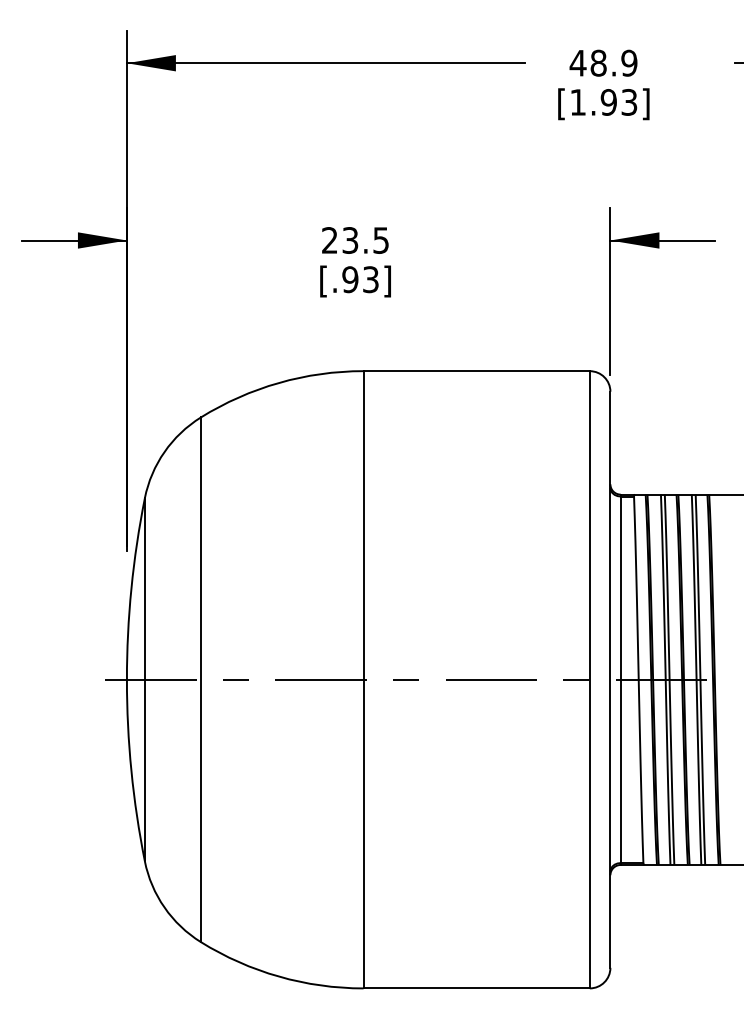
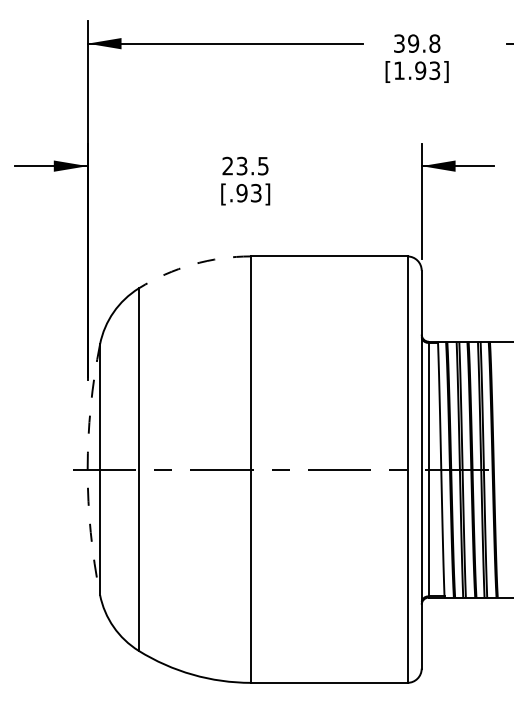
text: (602, 62) -> (416, 43), 48.9 -> 39.8
arc: (278, 382) -> (192, 264), solid -> dashed
arc: (126, 679) -> (87, 469), solid -> dashed

